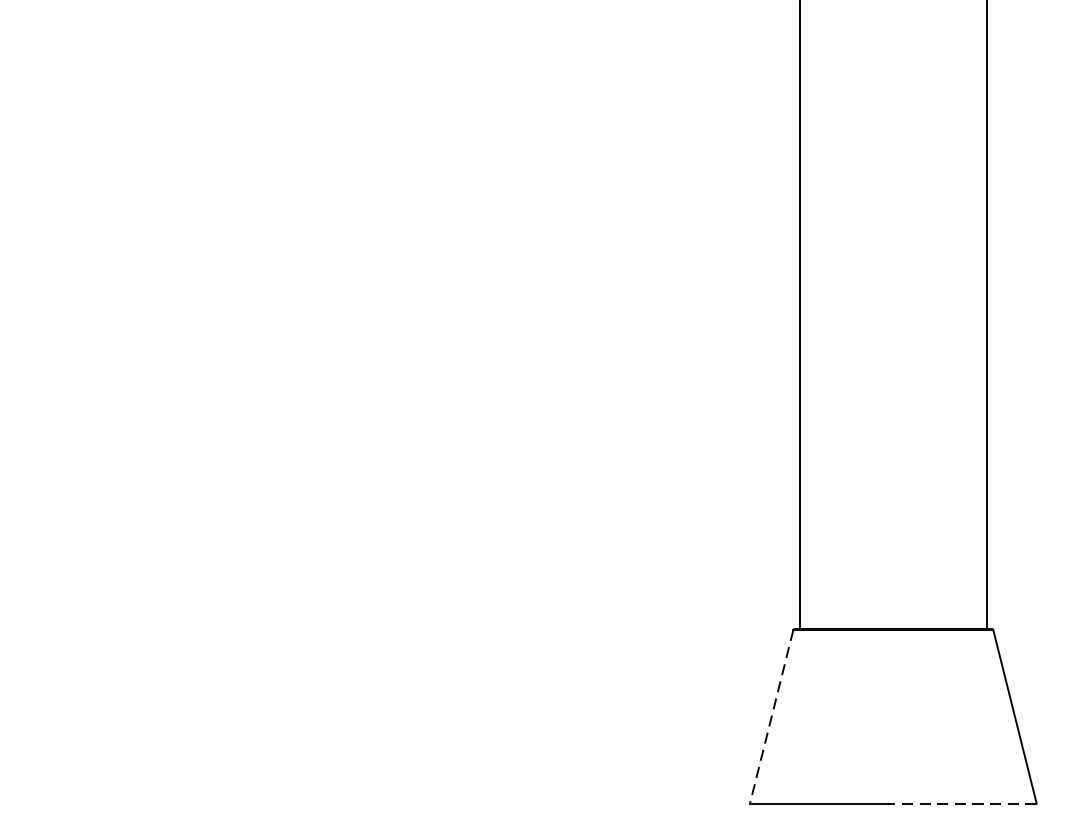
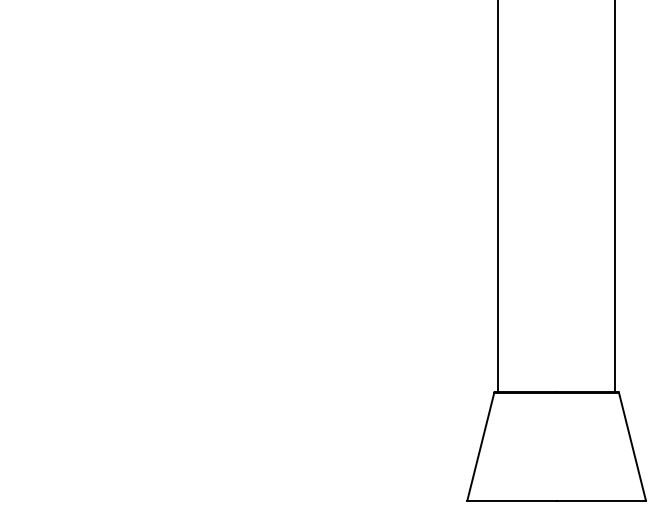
line: (771, 716) -> (480, 446), dashed -> solid
line: (965, 803) -> (601, 500), dashed -> solid

